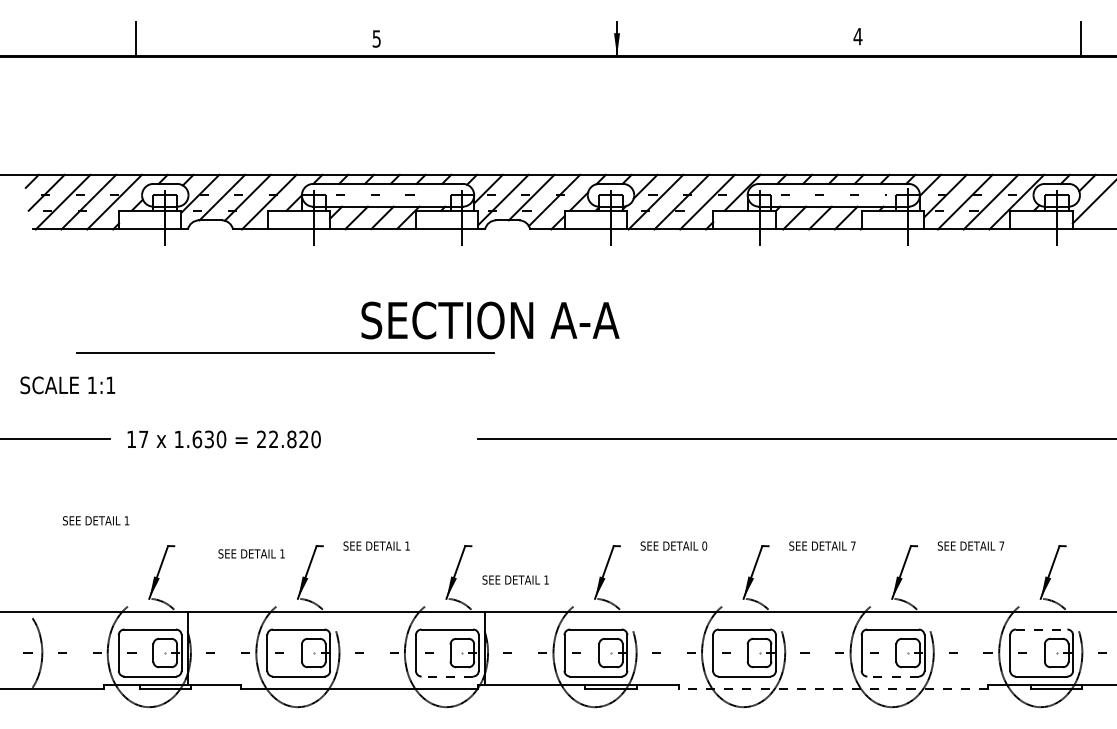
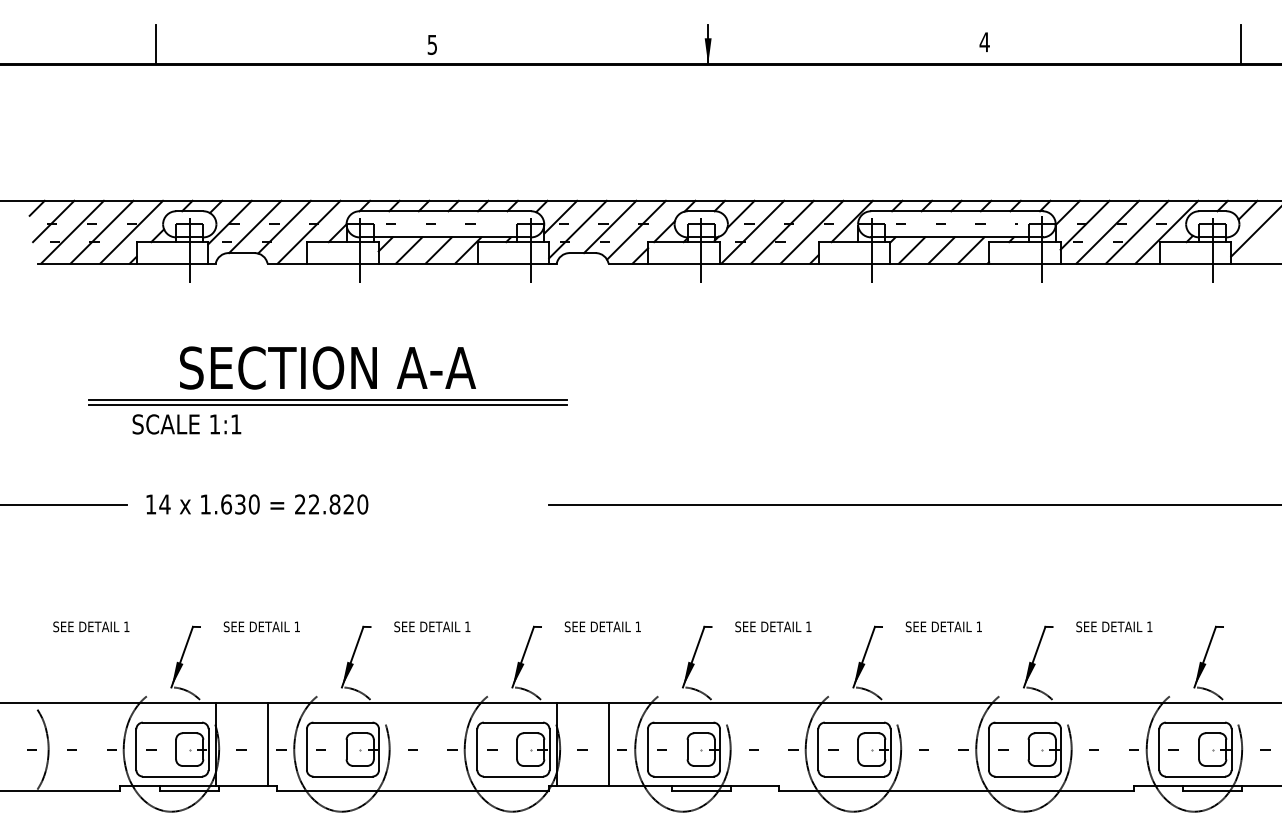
text: (490, 320) -> (327, 367), moved
line: (285, 347) -> (327, 399), added
text: (67, 385) -> (186, 424), moved
text: (143, 439) -> (164, 504), 17 -> 14
text: (96, 520) -> (91, 626), moved
text: (704, 545) -> (808, 626), 0 -> 1
text: (852, 545) -> (978, 626), 7 -> 1
text: (1001, 545) -> (1149, 626), 7 -> 1
text: (251, 553) -> (261, 626), moved
text: (515, 579) -> (602, 626), moved
line: (1041, 629) -> (1195, 722), dashed -> solid
line: (233, 648) -> (267, 744), added
line: (530, 648) -> (608, 744), added
line: (447, 676) -> (513, 776), dashed -> solid
line: (892, 676) -> (1024, 776), dashed -> solid
line: (833, 689) -> (956, 791), dashed -> solid

